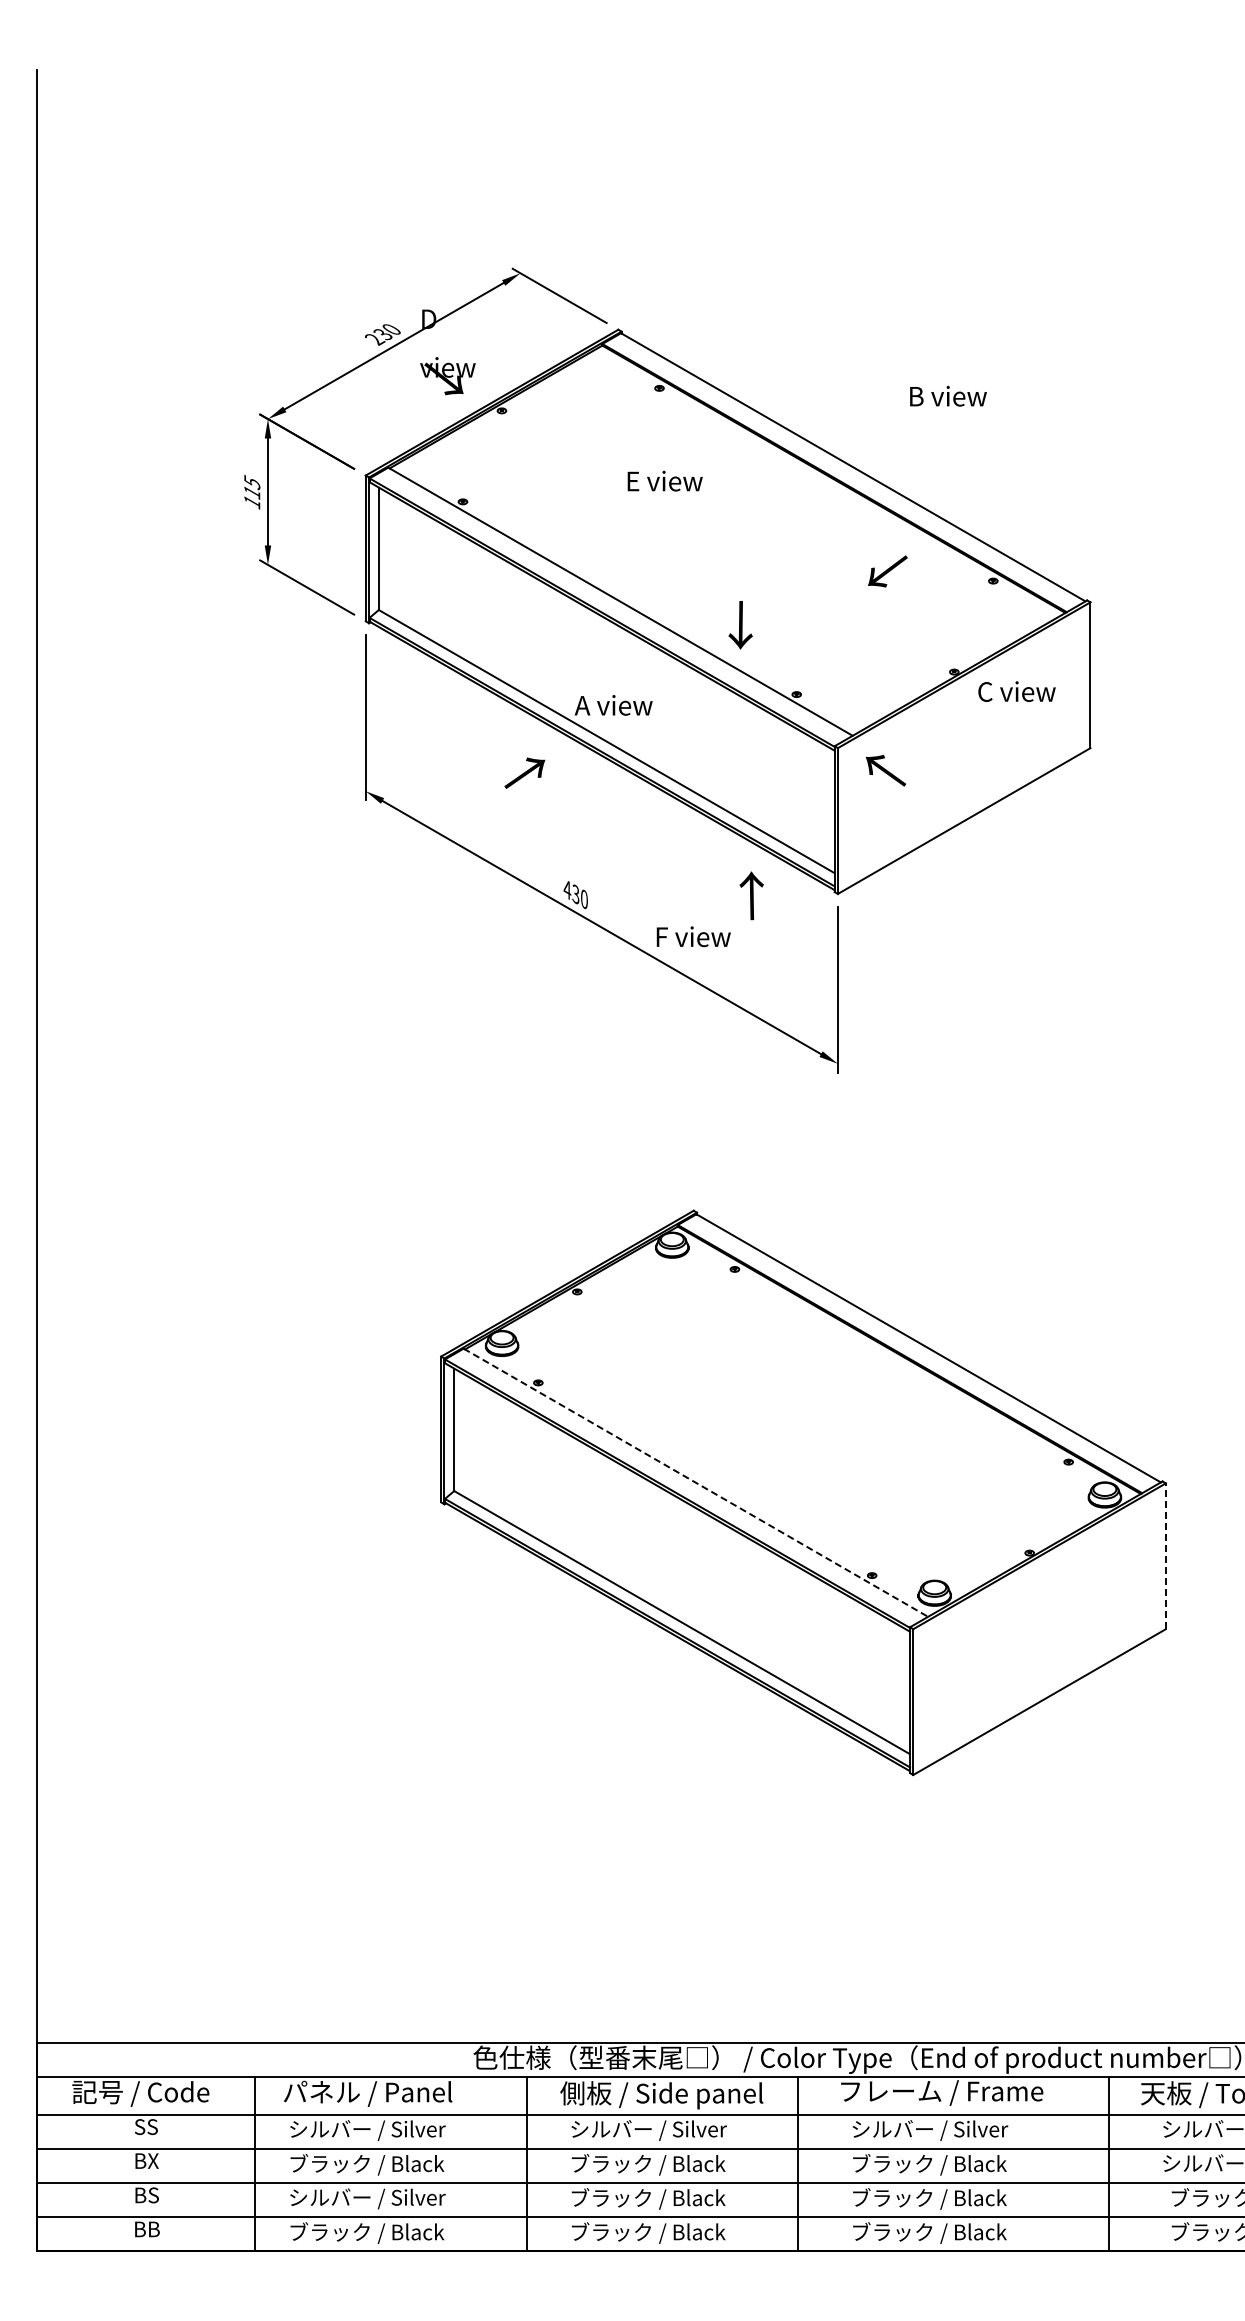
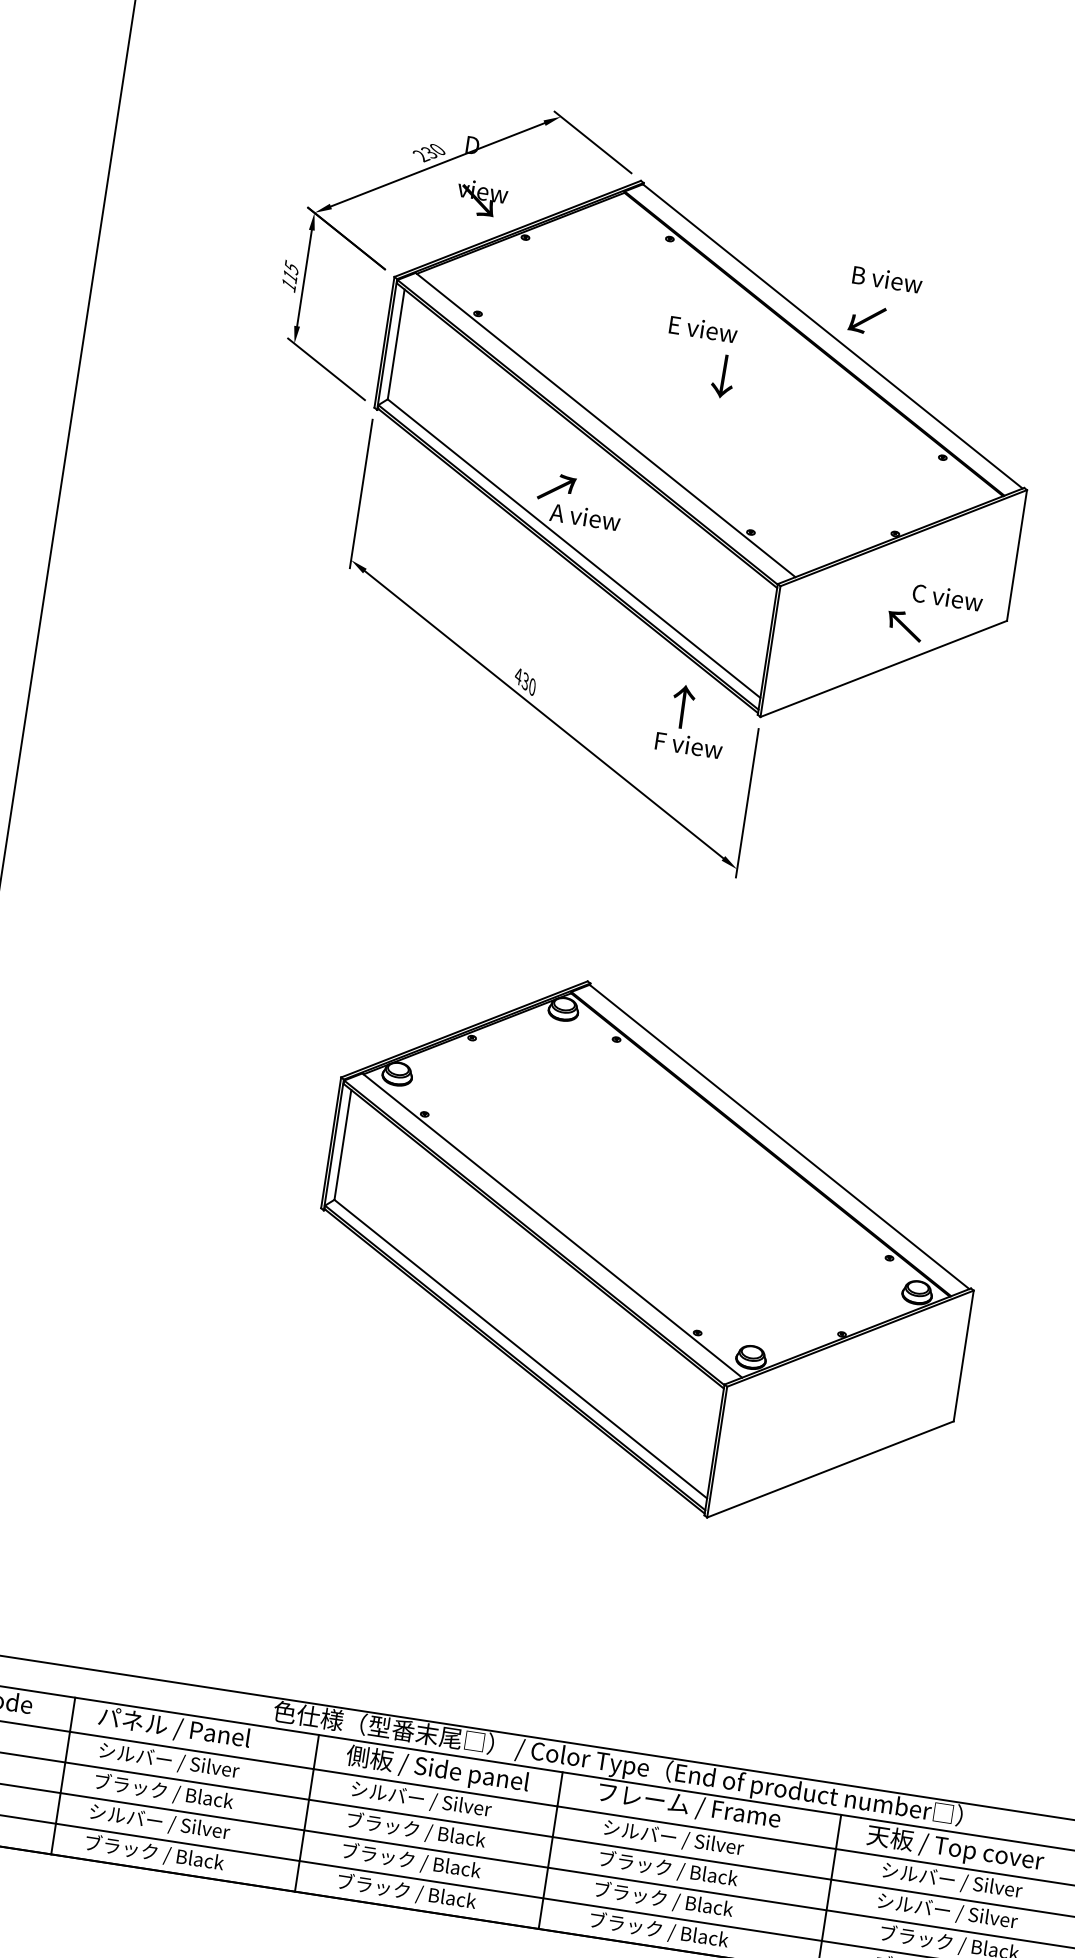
text: (948, 395) -> (887, 278), moved
text: (664, 480) -> (702, 328), moved
text: (887, 571) -> (866, 319), moved
text: (740, 625) -> (723, 376), moved
text: (1016, 691) -> (947, 597), moved
text: (885, 770) -> (904, 625), moved
text: (524, 772) -> (556, 487), moved
text: (693, 936) -> (688, 745), moved
line: (696, 1483) -> (552, 1226), dashed -> solid
line: (1165, 1556) -> (963, 1356), dashed -> solid

